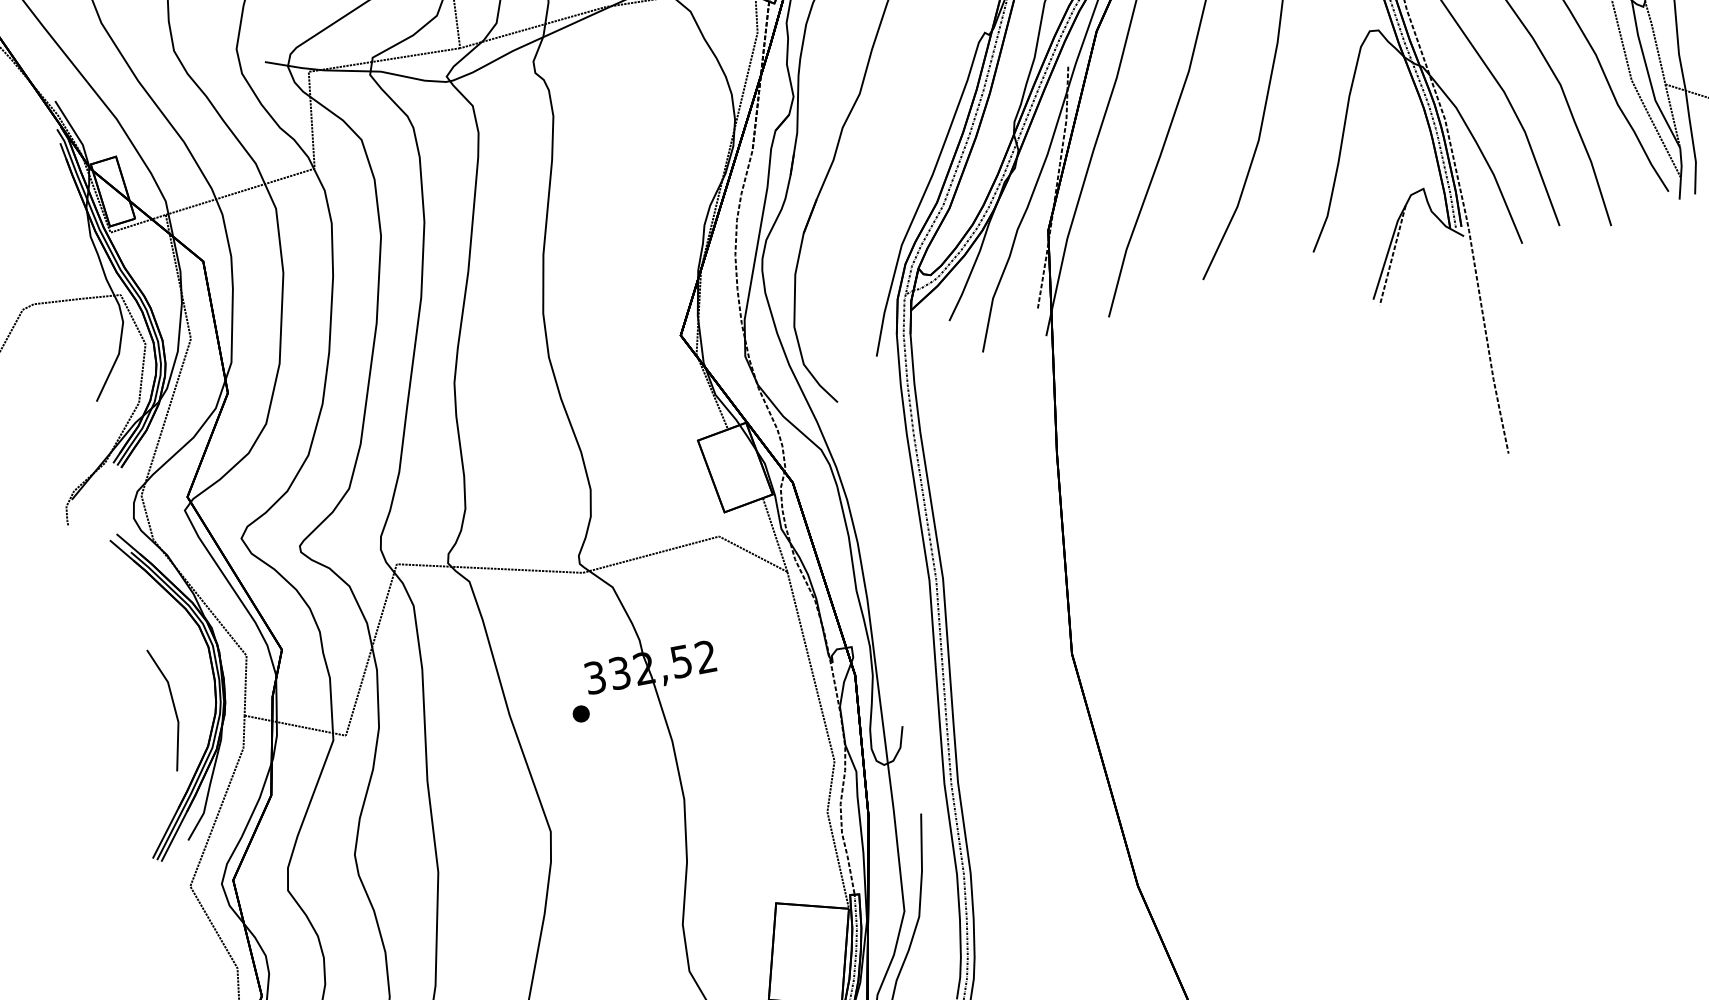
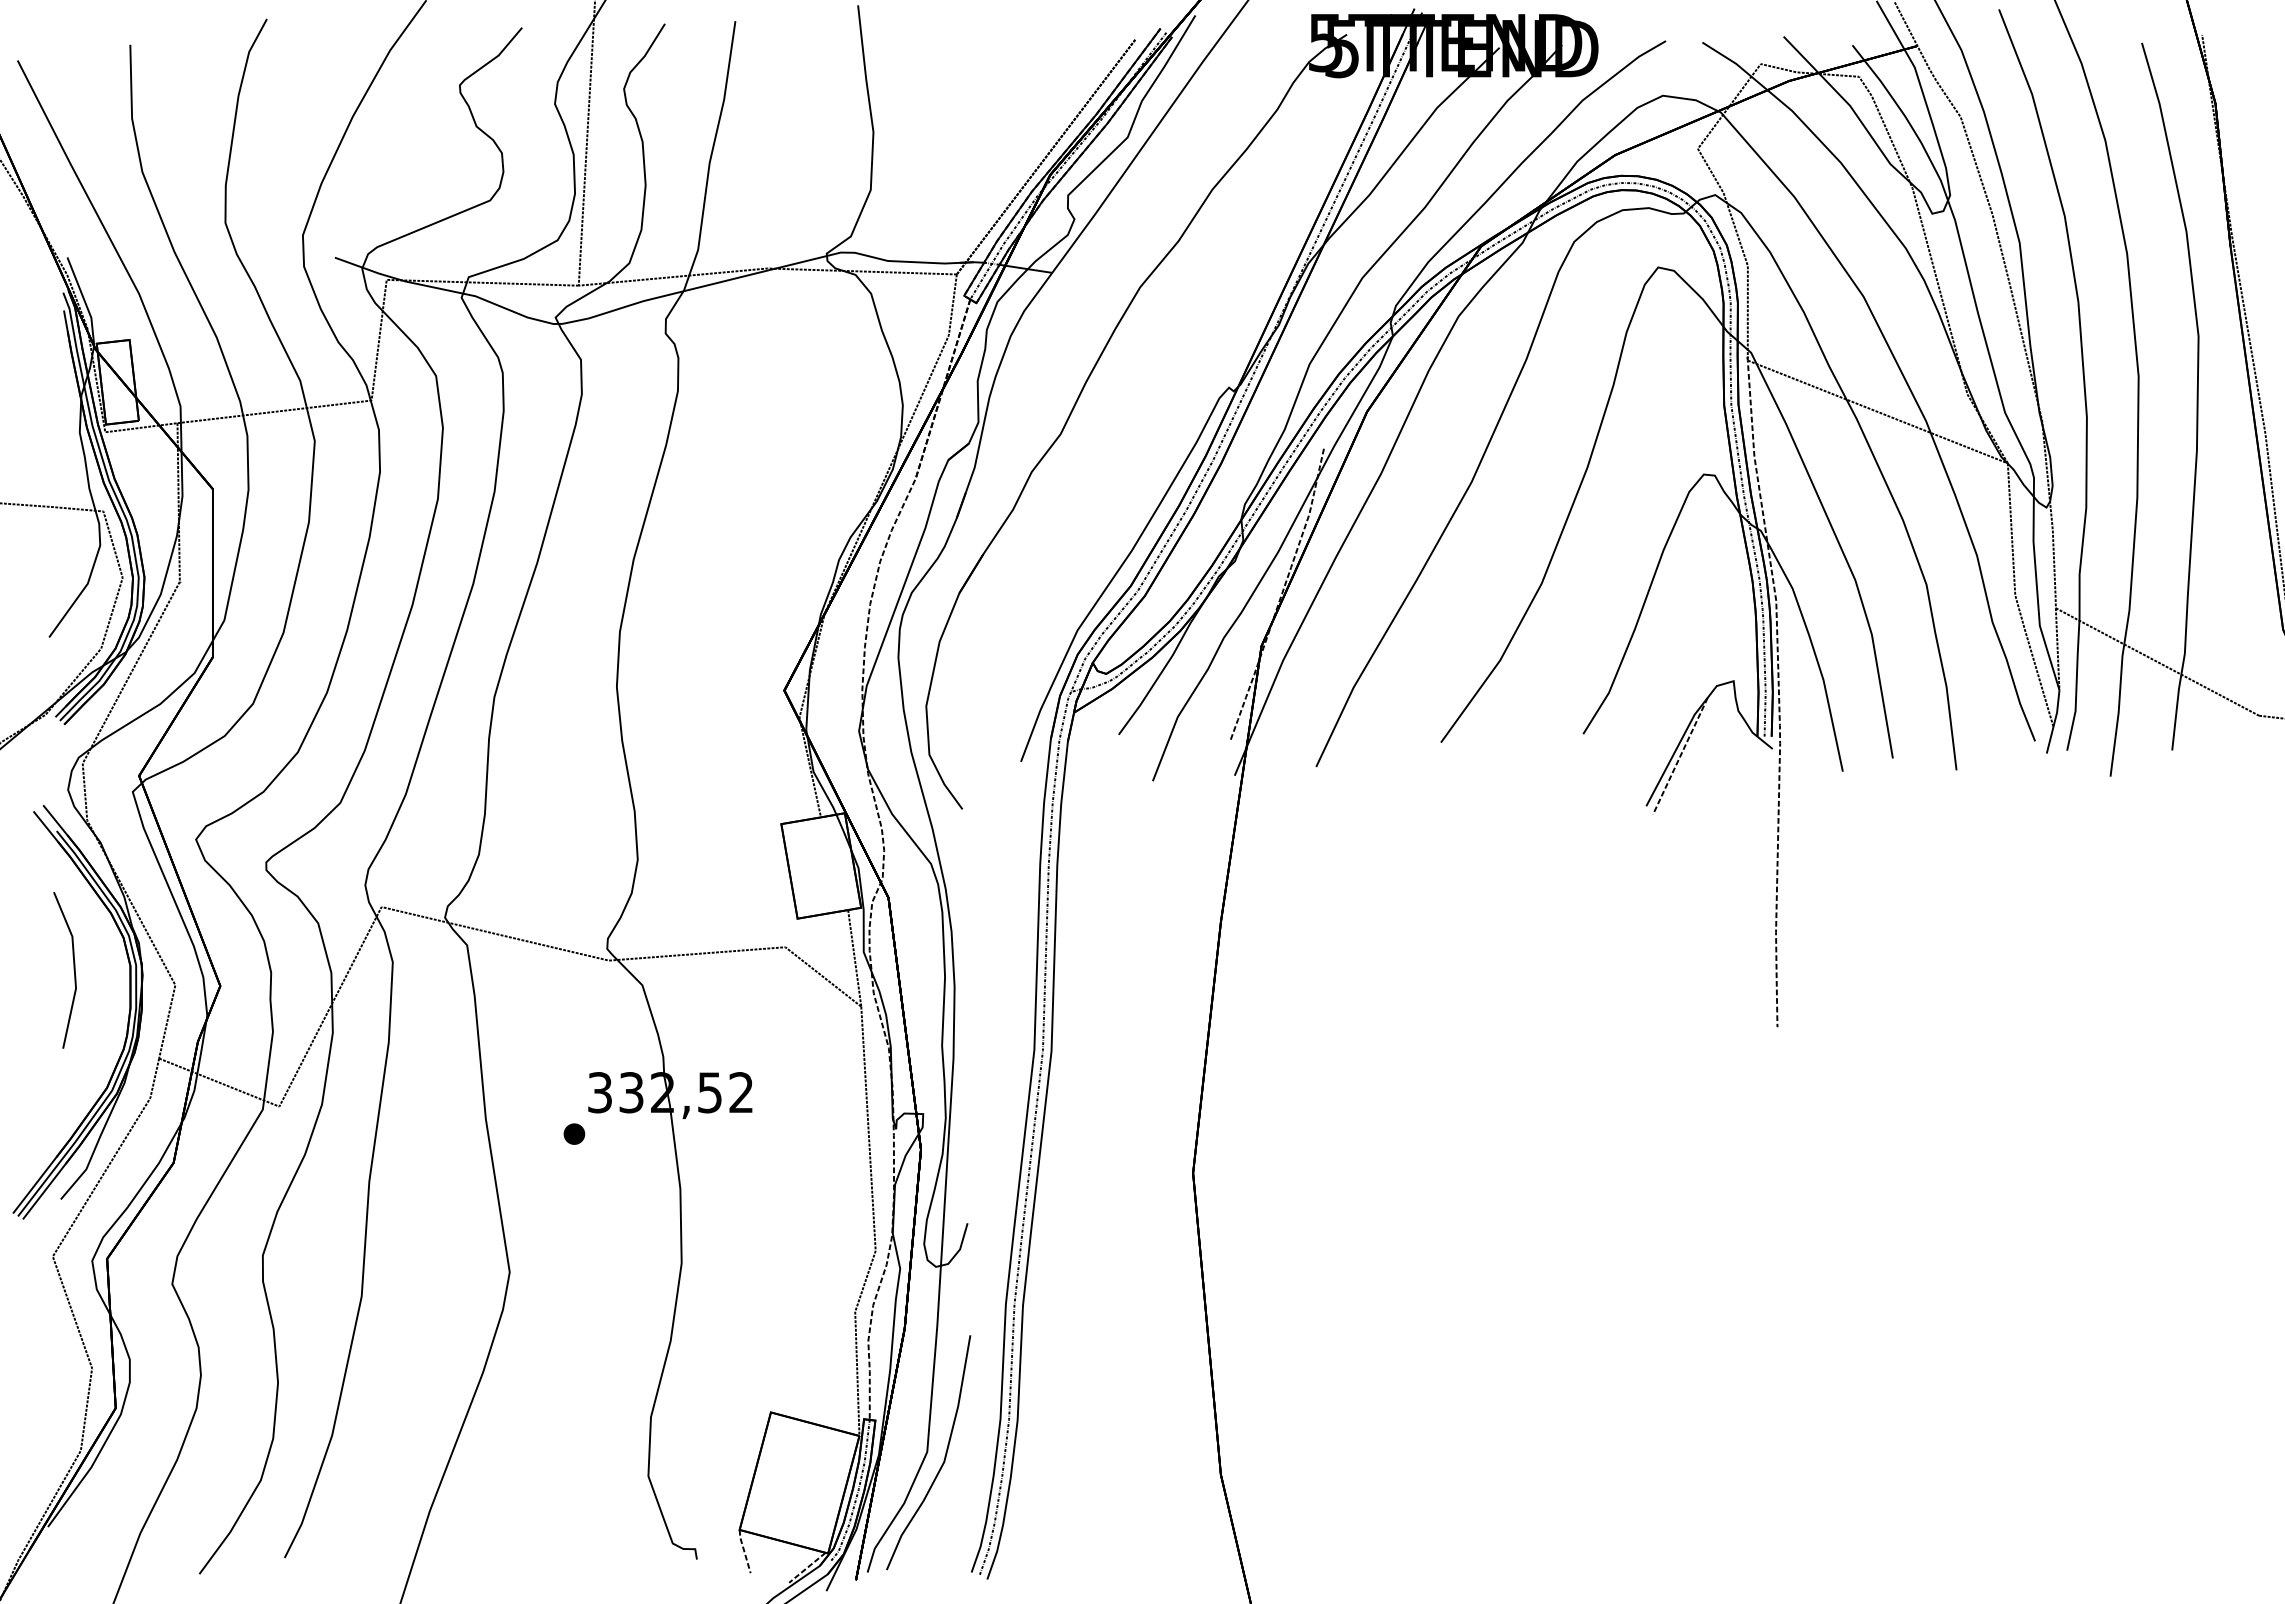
line: (173, 708) -> (73, 970), moved

